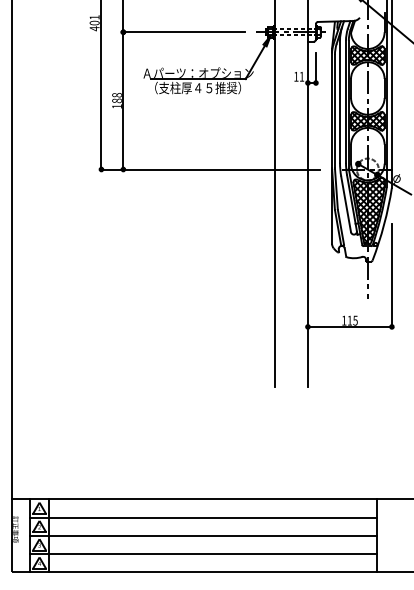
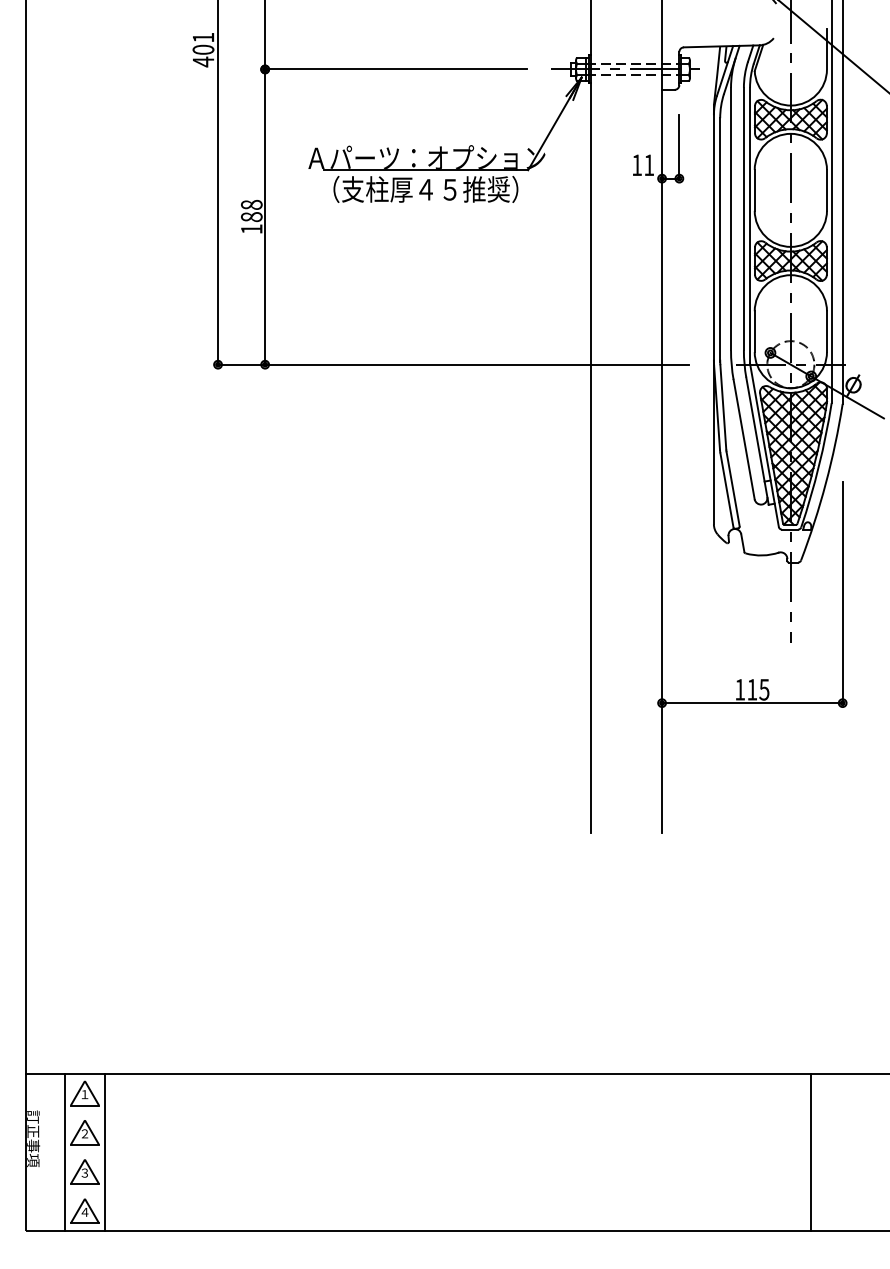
line: (203, 517) -> (437, 1112), removed
line: (203, 535) -> (437, 1151), removed
line: (203, 554) -> (437, 1192), removed

